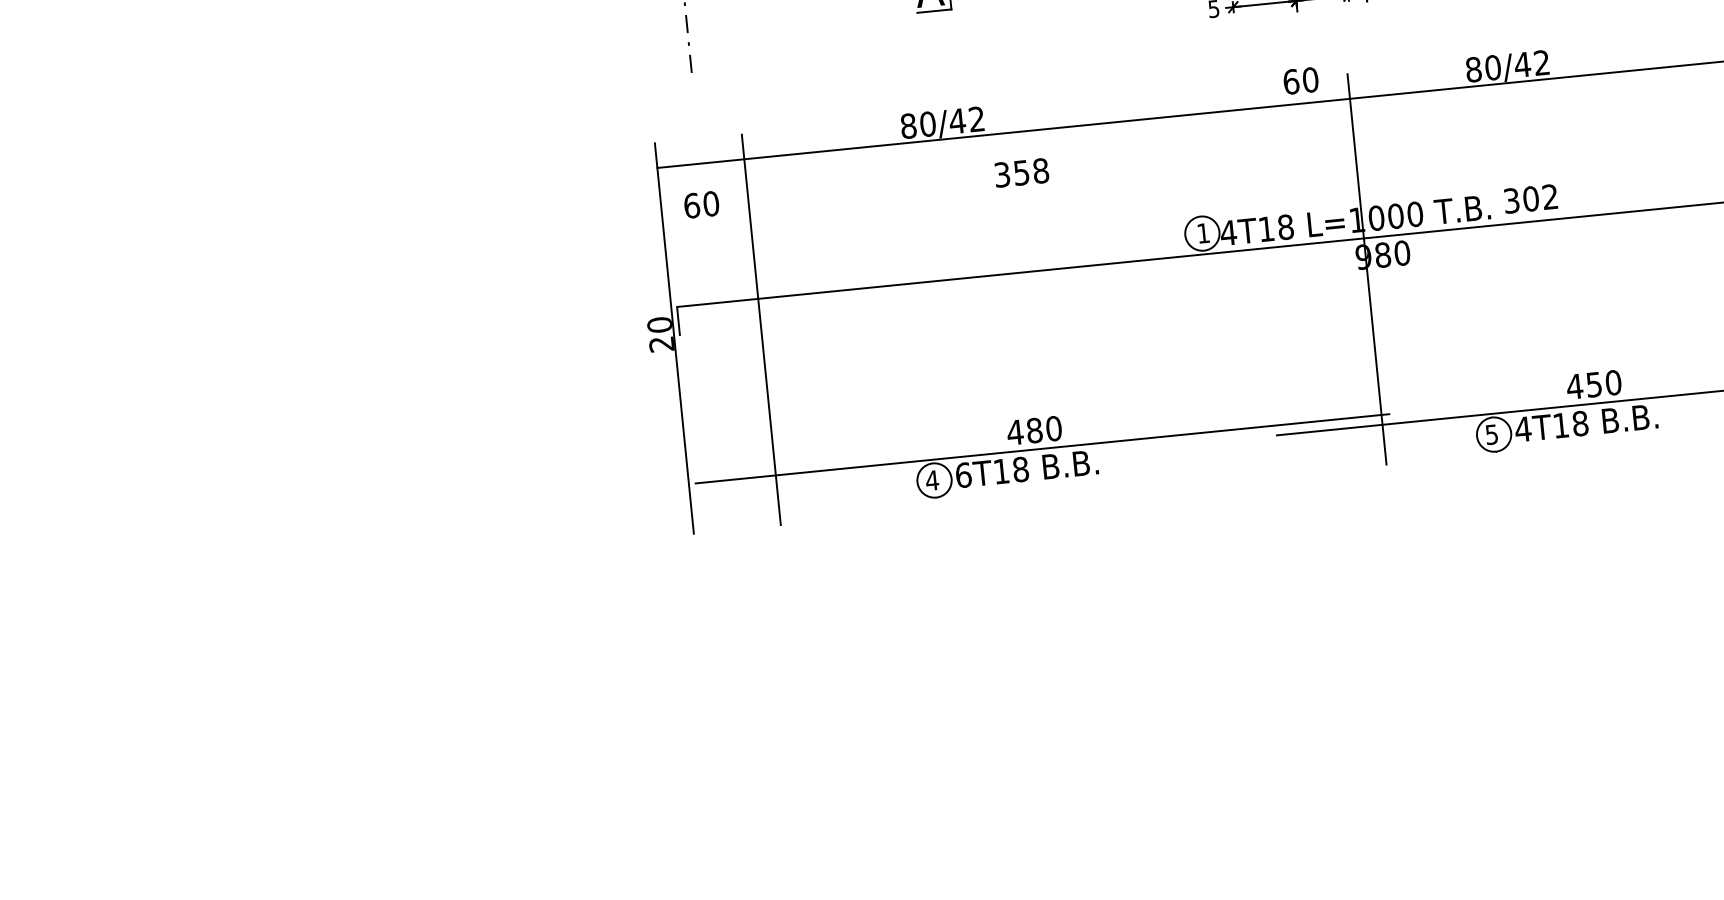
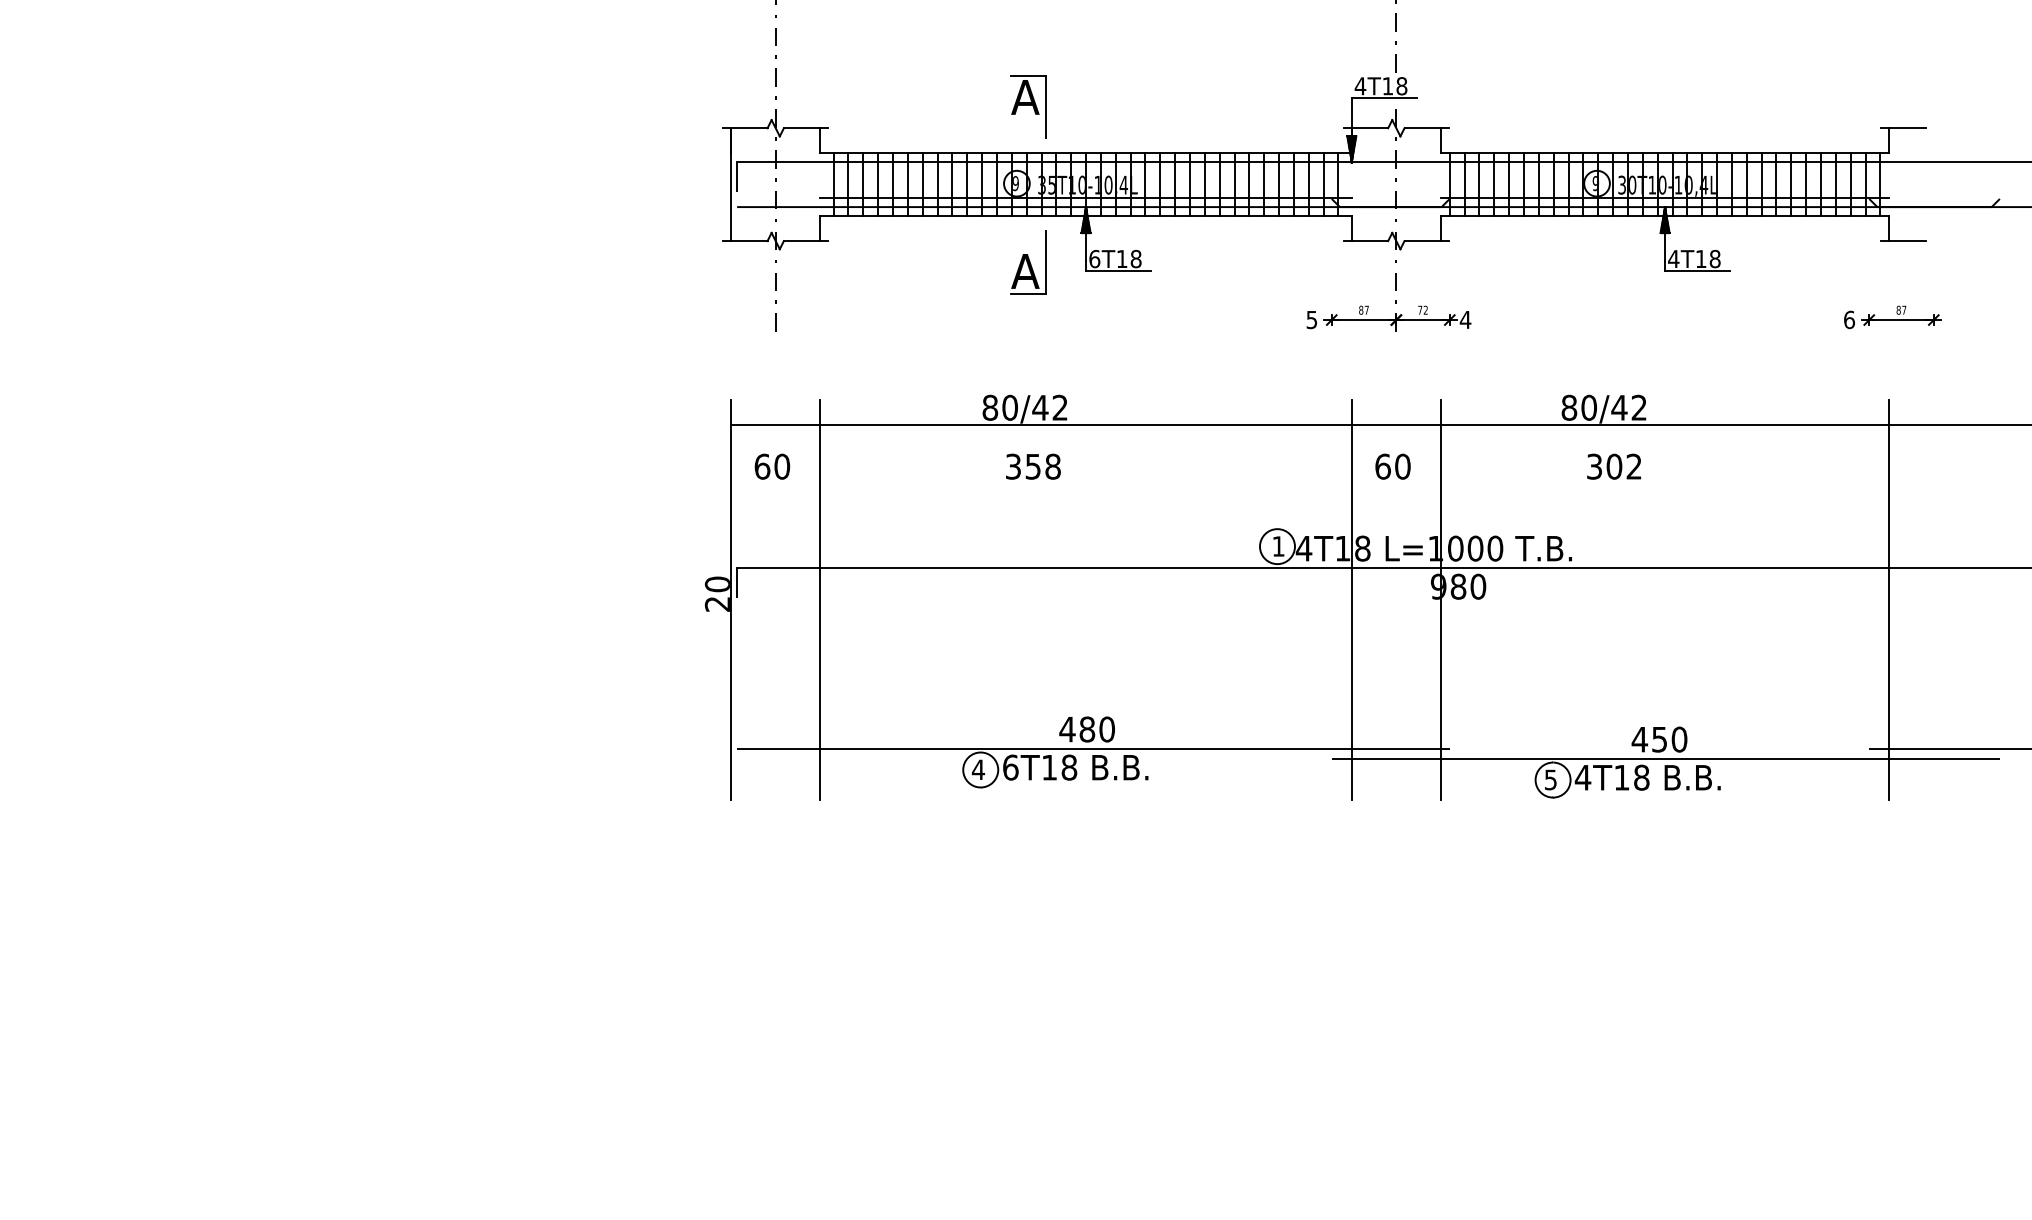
text: (1300, 80) -> (1392, 466), moved
text: (1021, 172) -> (1033, 466), moved
text: (1531, 198) -> (1614, 466), moved
line: (1279, 278) -> (1351, 599), added

